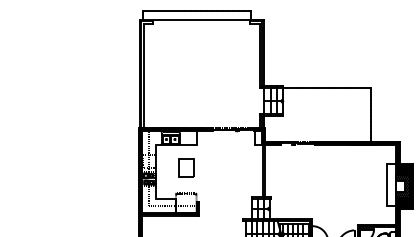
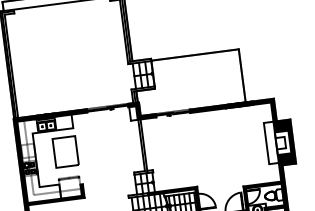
part: (186, 167) -> (65, 151), size x1.6
hatch: (402, 186) -> (282, 142), removed

